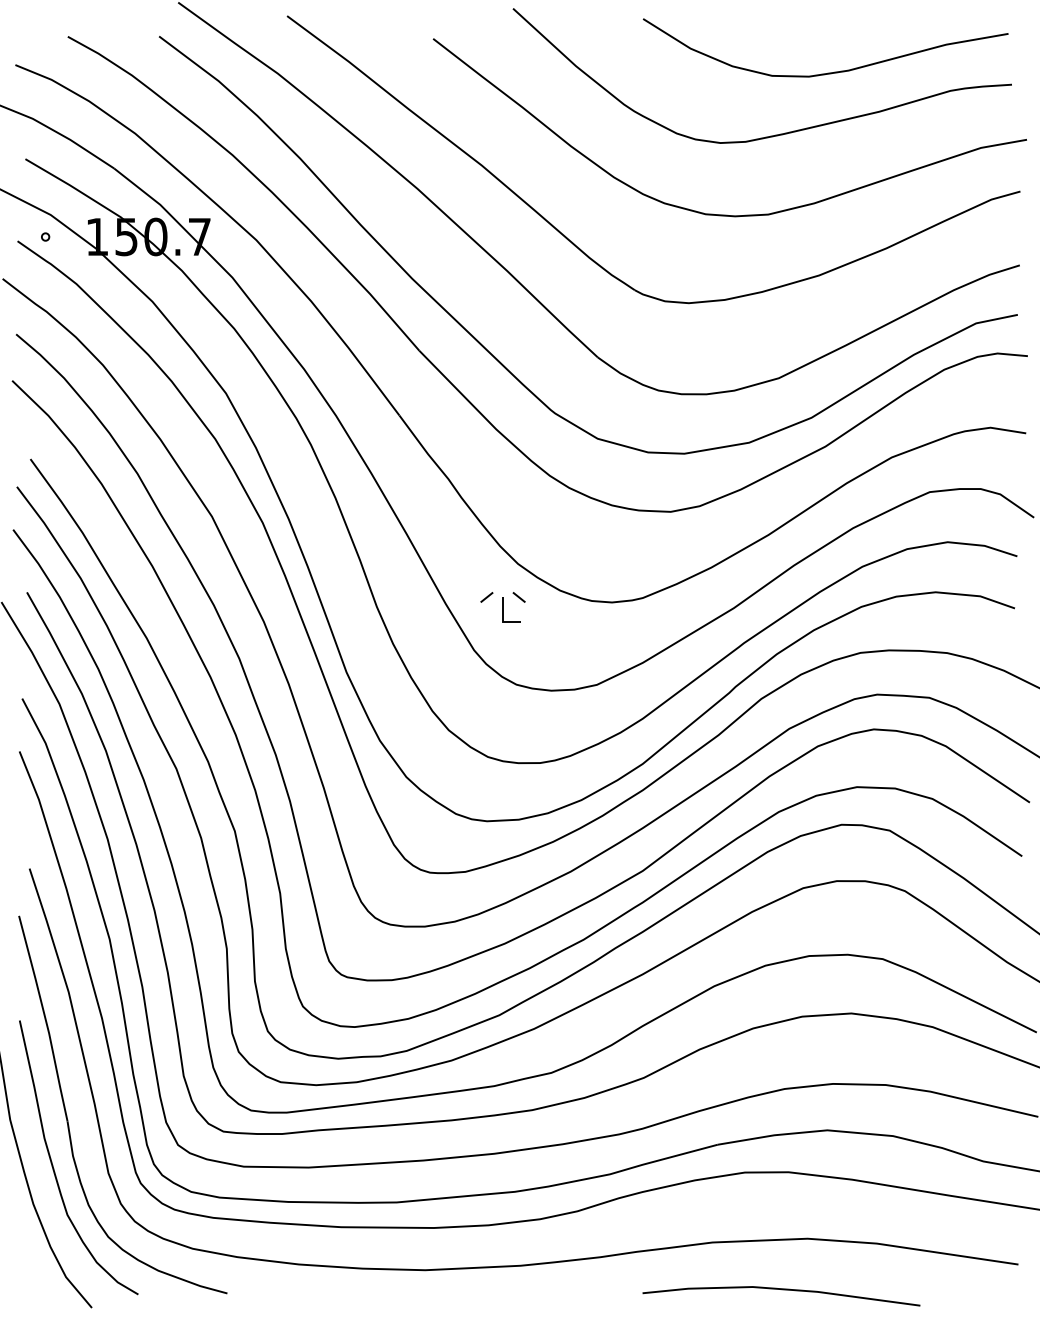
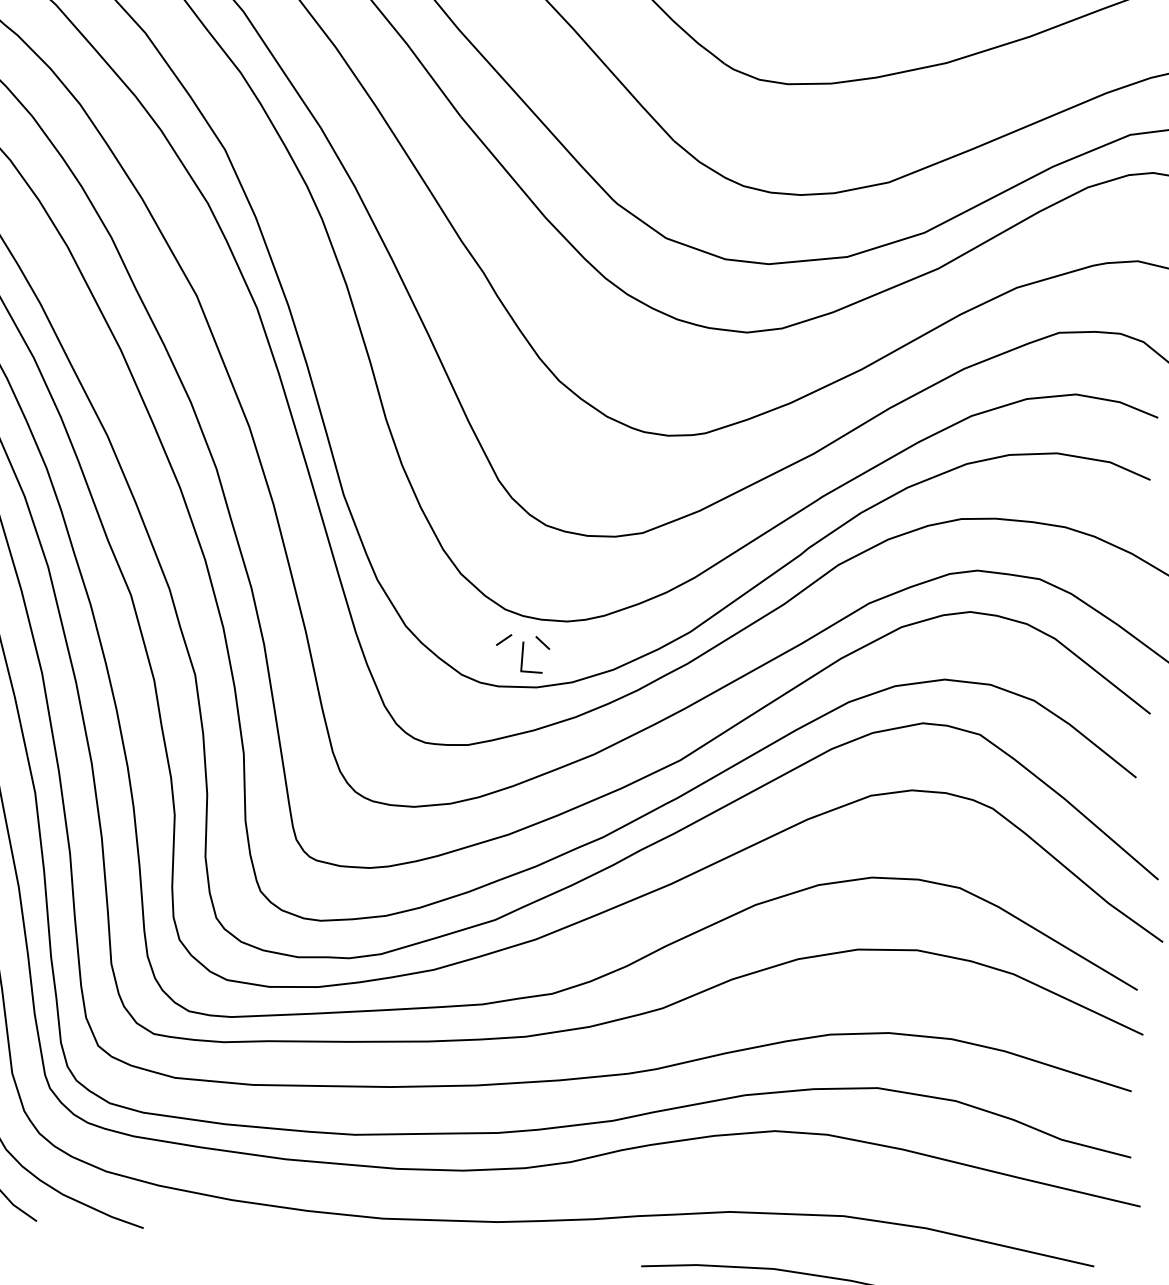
part: (502, 607) -> (521, 653), moved

